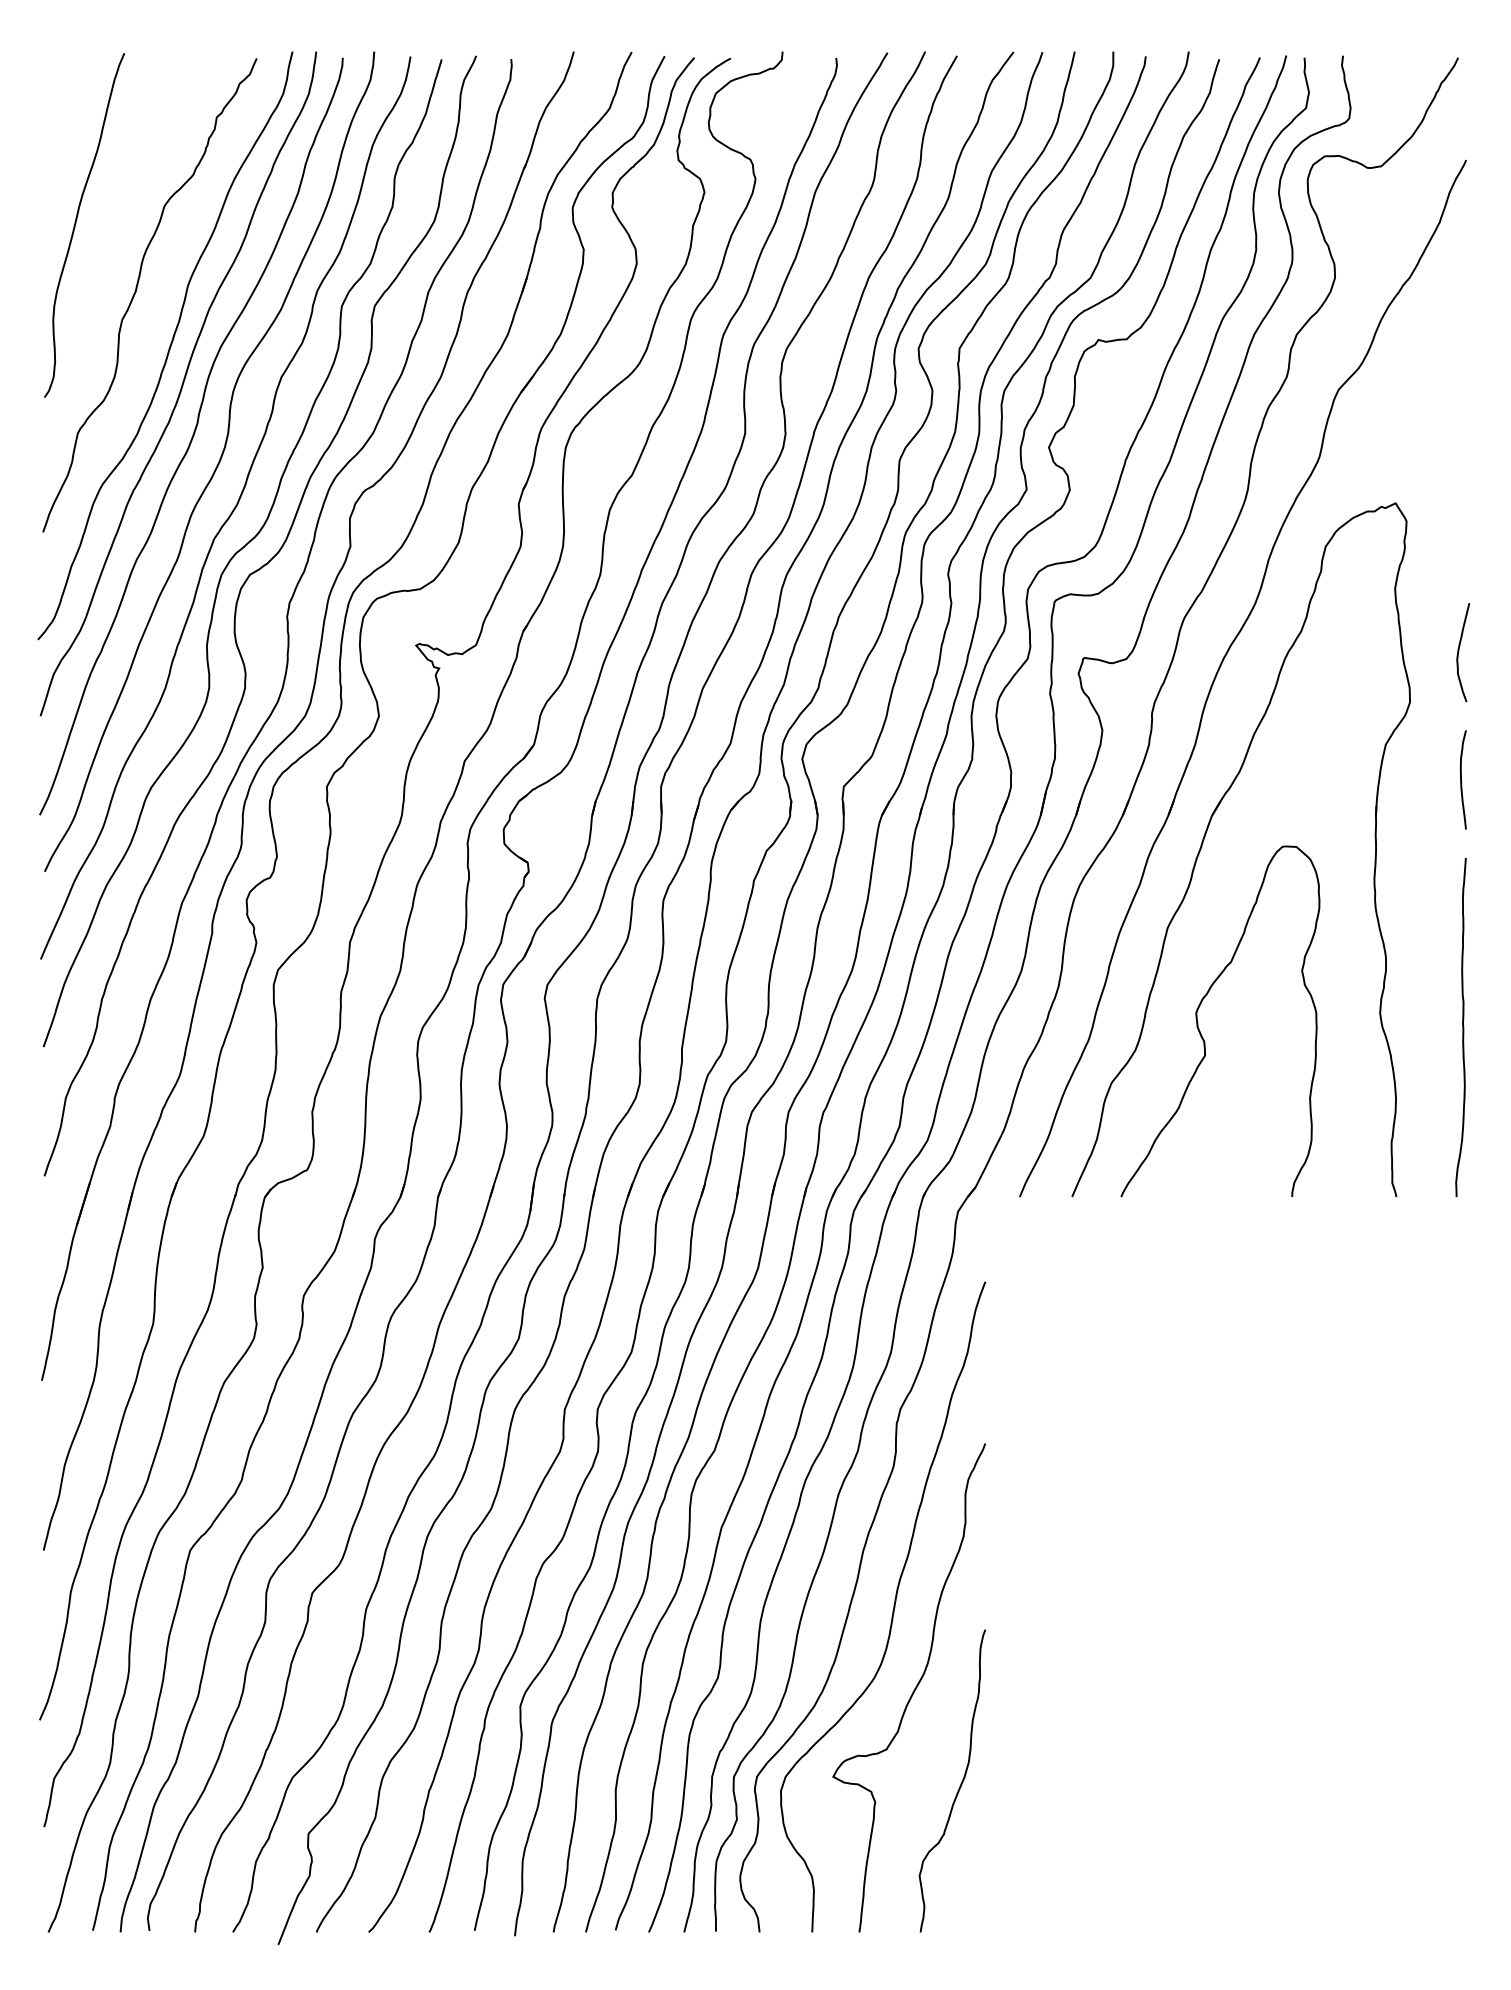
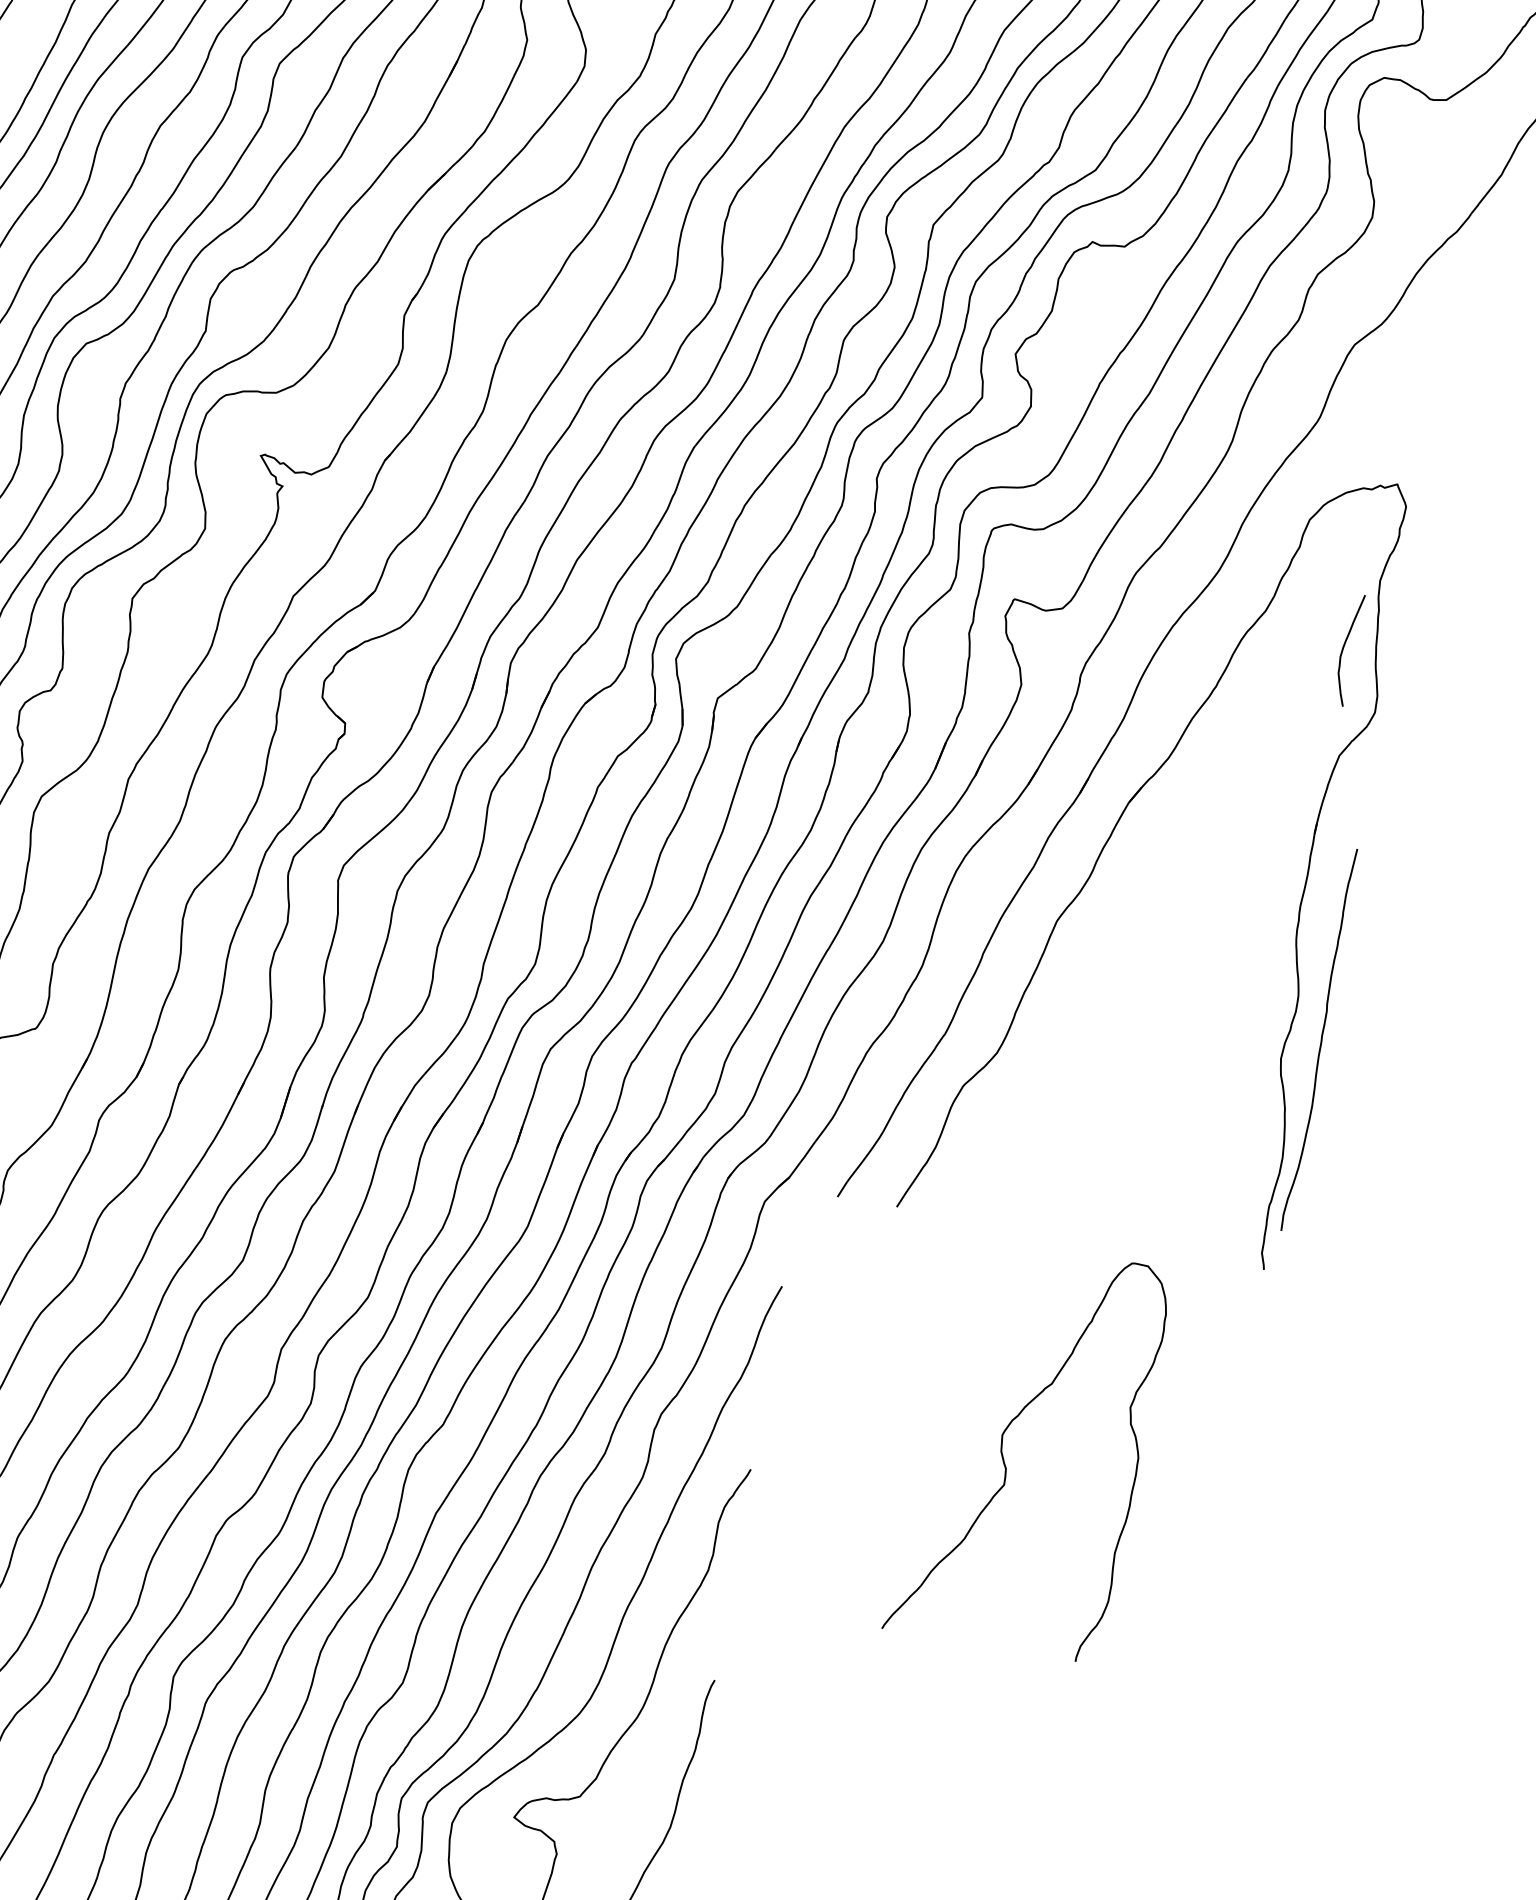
curve: (1459, 651) -> (1344, 648), moved
curve: (1461, 779) -> (1418, 809), removed
curve: (1198, 1022) -> (1003, 1446), moved
curve: (1462, 1027) -> (1320, 1040), moved

